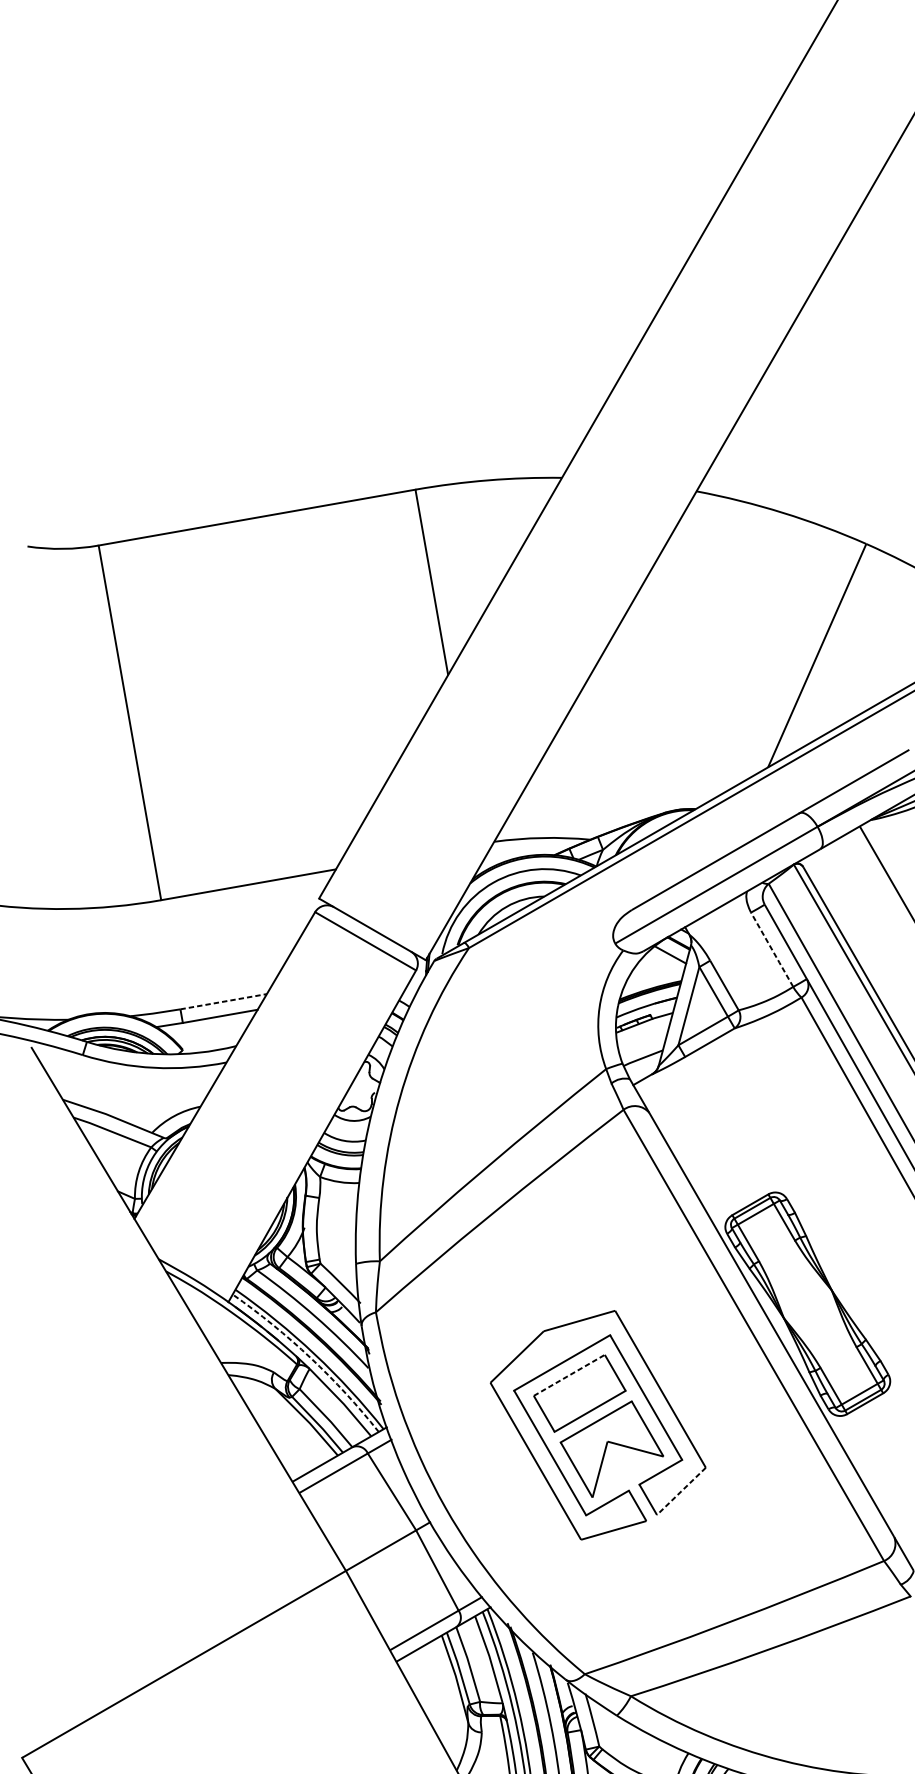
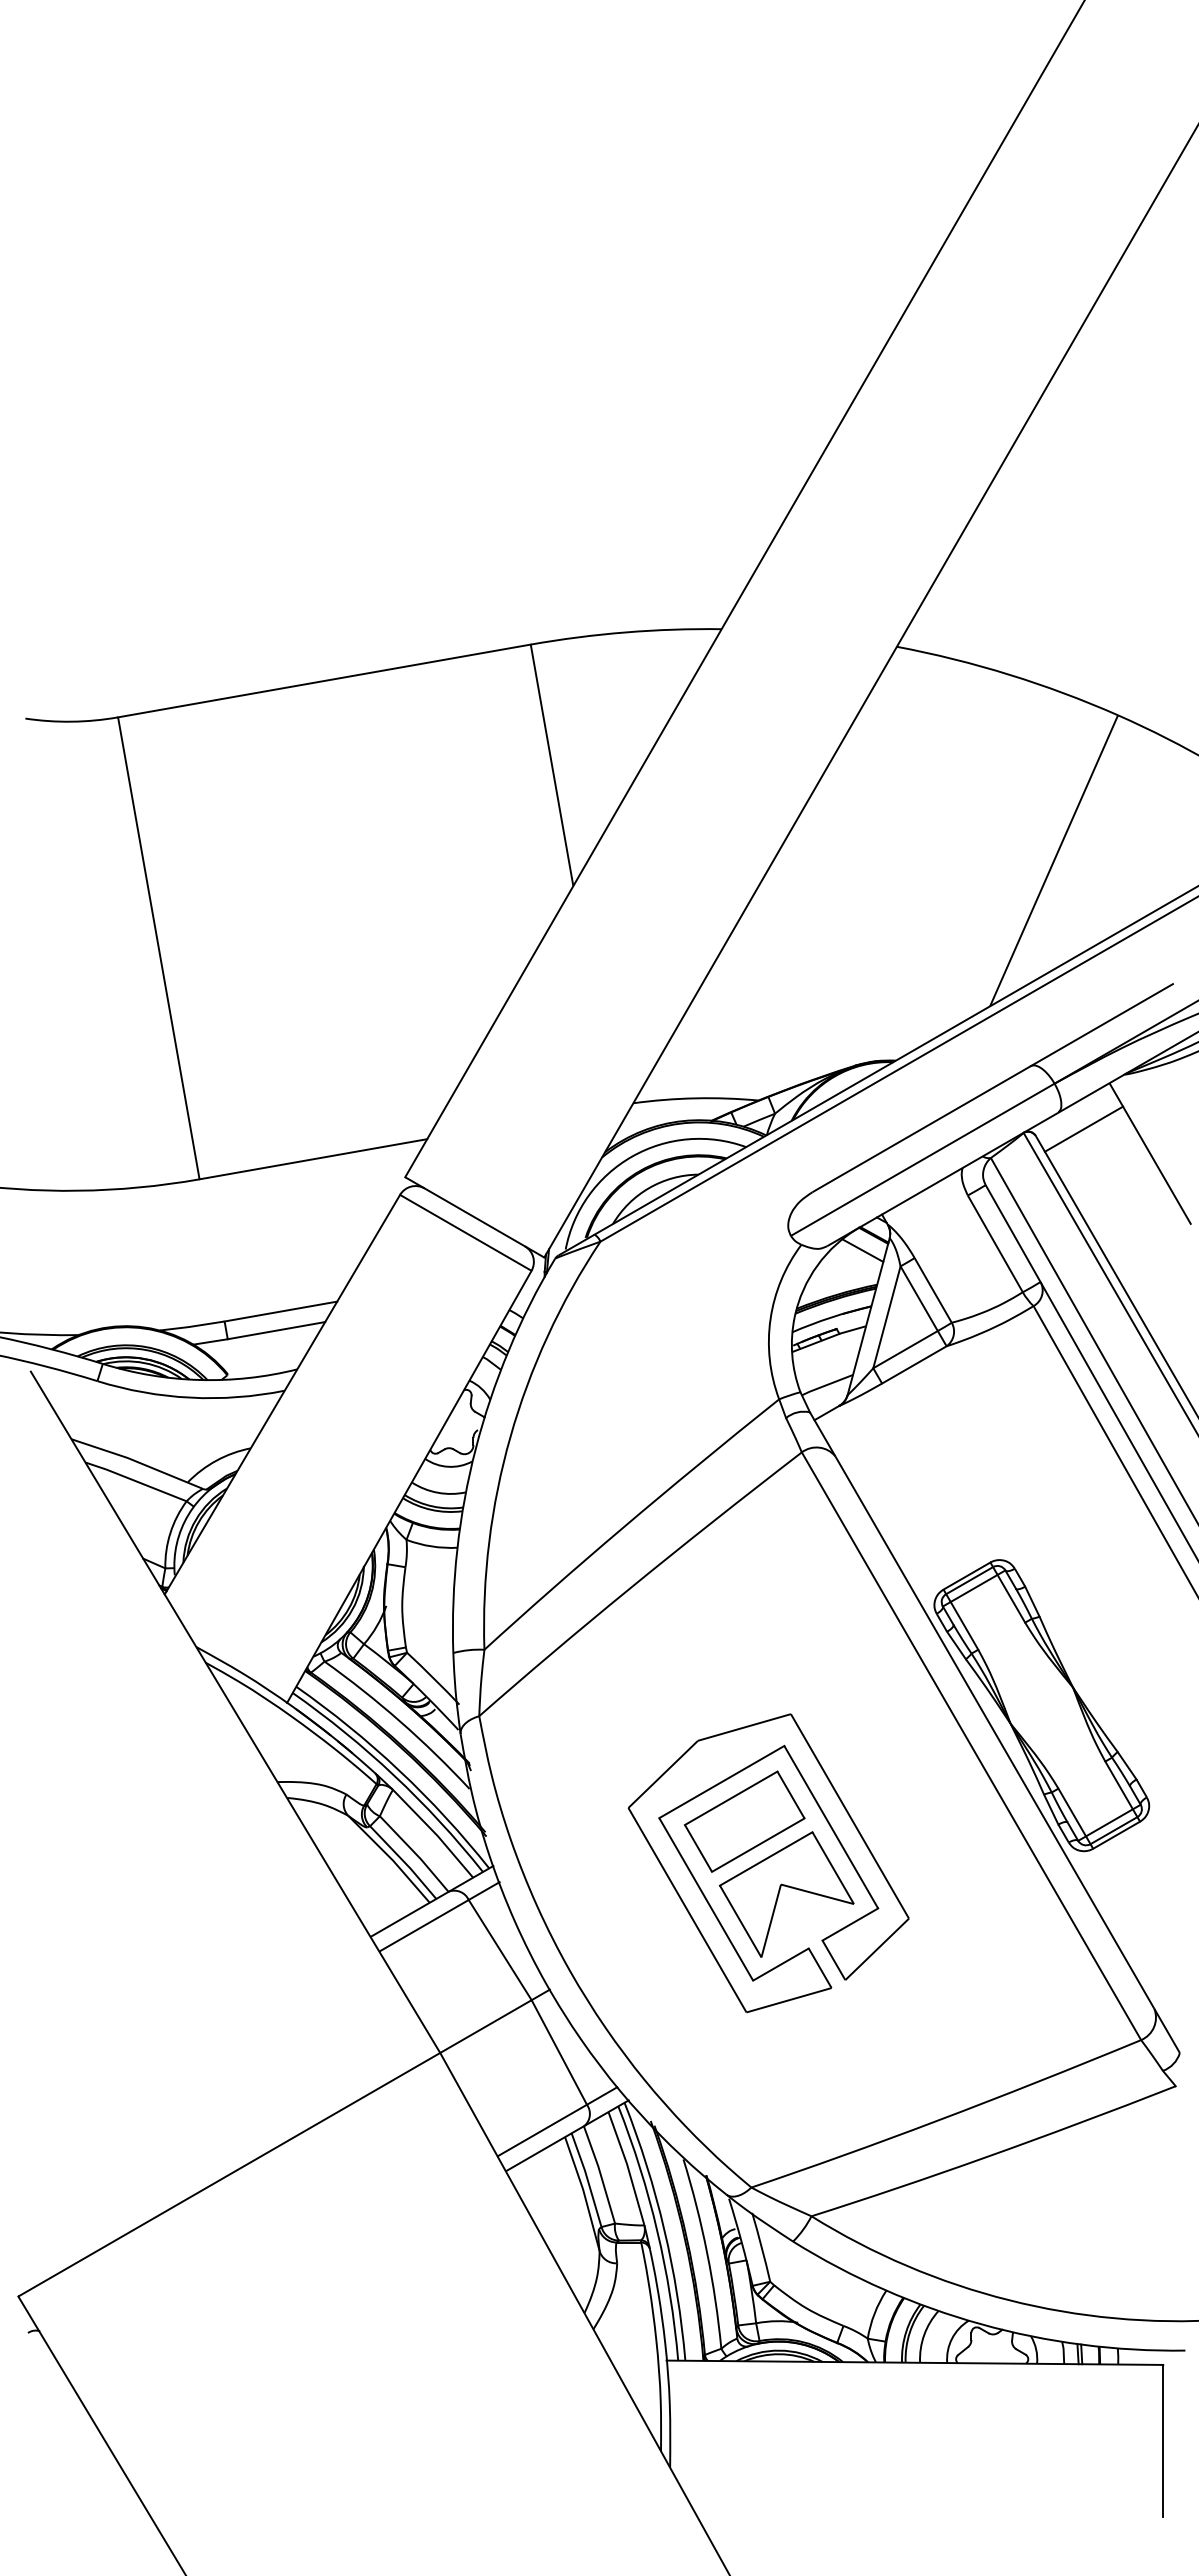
line: (839, 861) -> (1083, 1128), added
line: (772, 950) -> (995, 1244), dashed -> solid
line: (224, 1001) -> (281, 1311), dashed -> solid
arc: (310, 1357) -> (394, 1775), dashed -> solid
line: (569, 1375) -> (731, 1798), dashed -> solid
line: (681, 1491) -> (877, 1949), dashed -> solid

